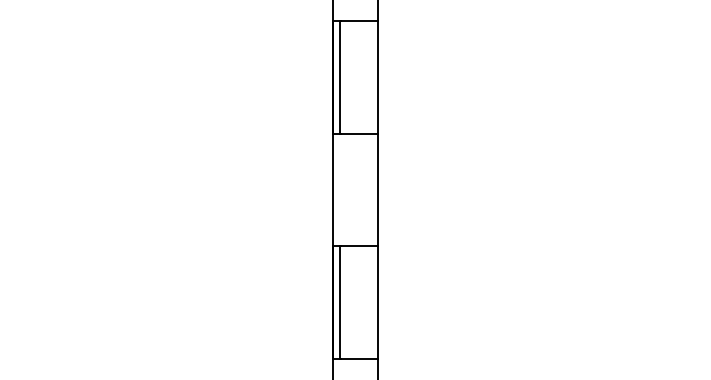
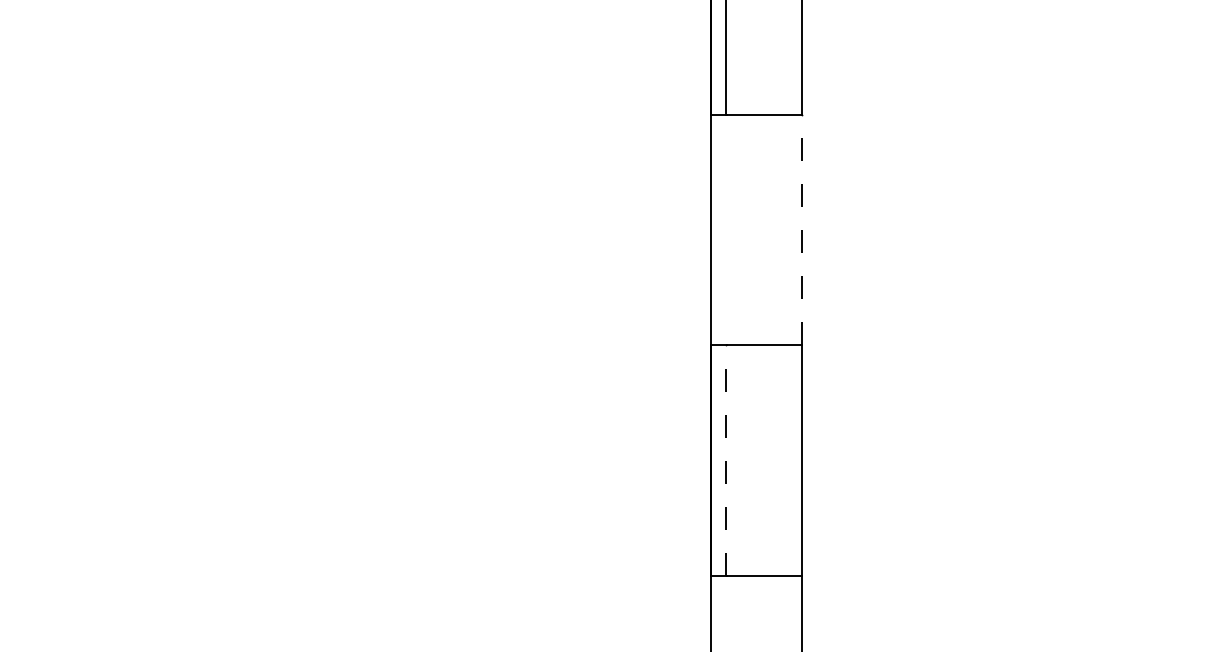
line: (377, 189) -> (801, 229), solid -> dashed
line: (340, 302) -> (726, 459), solid -> dashed

